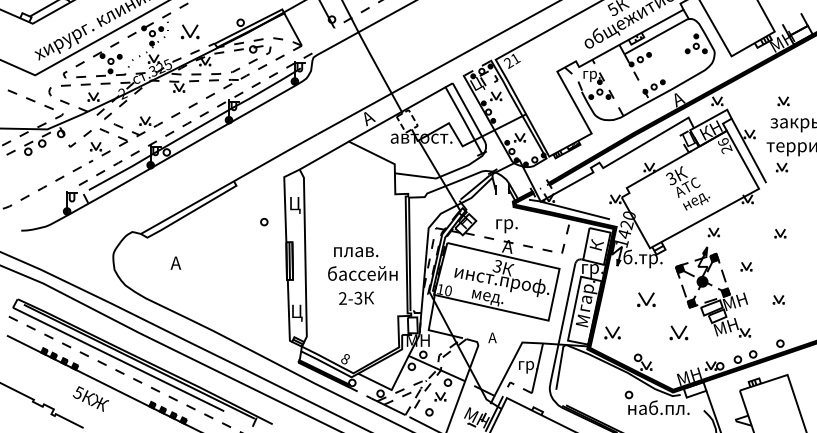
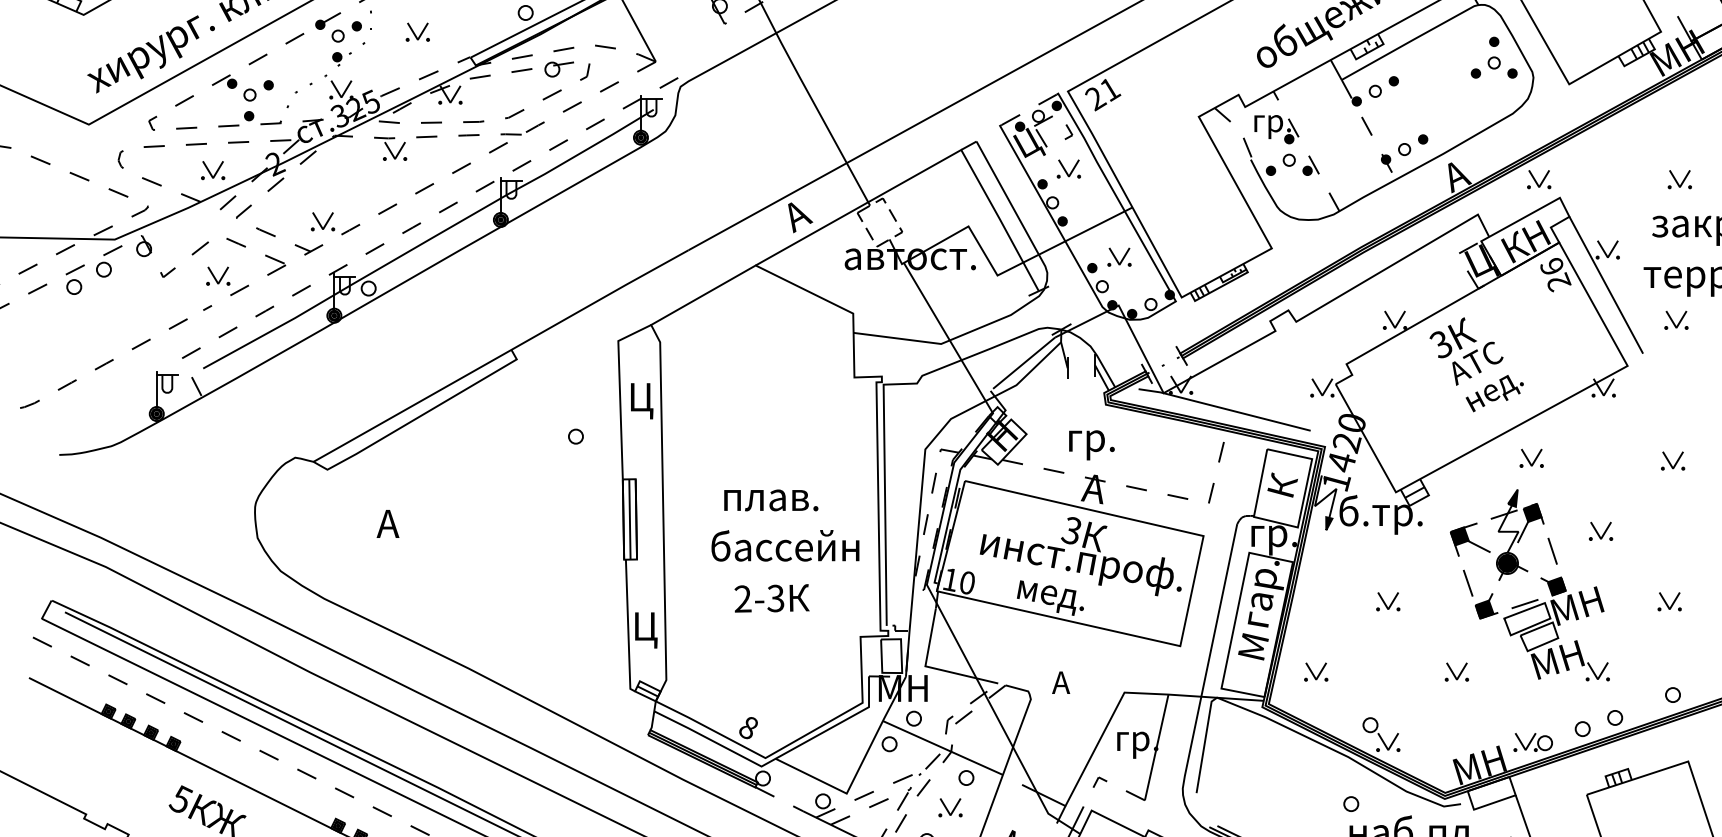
part: (189, 31) -> (416, 31), size x0.62
part: (646, 299) -> (1388, 601), size x0.62
part: (612, 332) -> (1316, 671), size x0.71
part: (678, 332) -> (1456, 671), size x0.62

